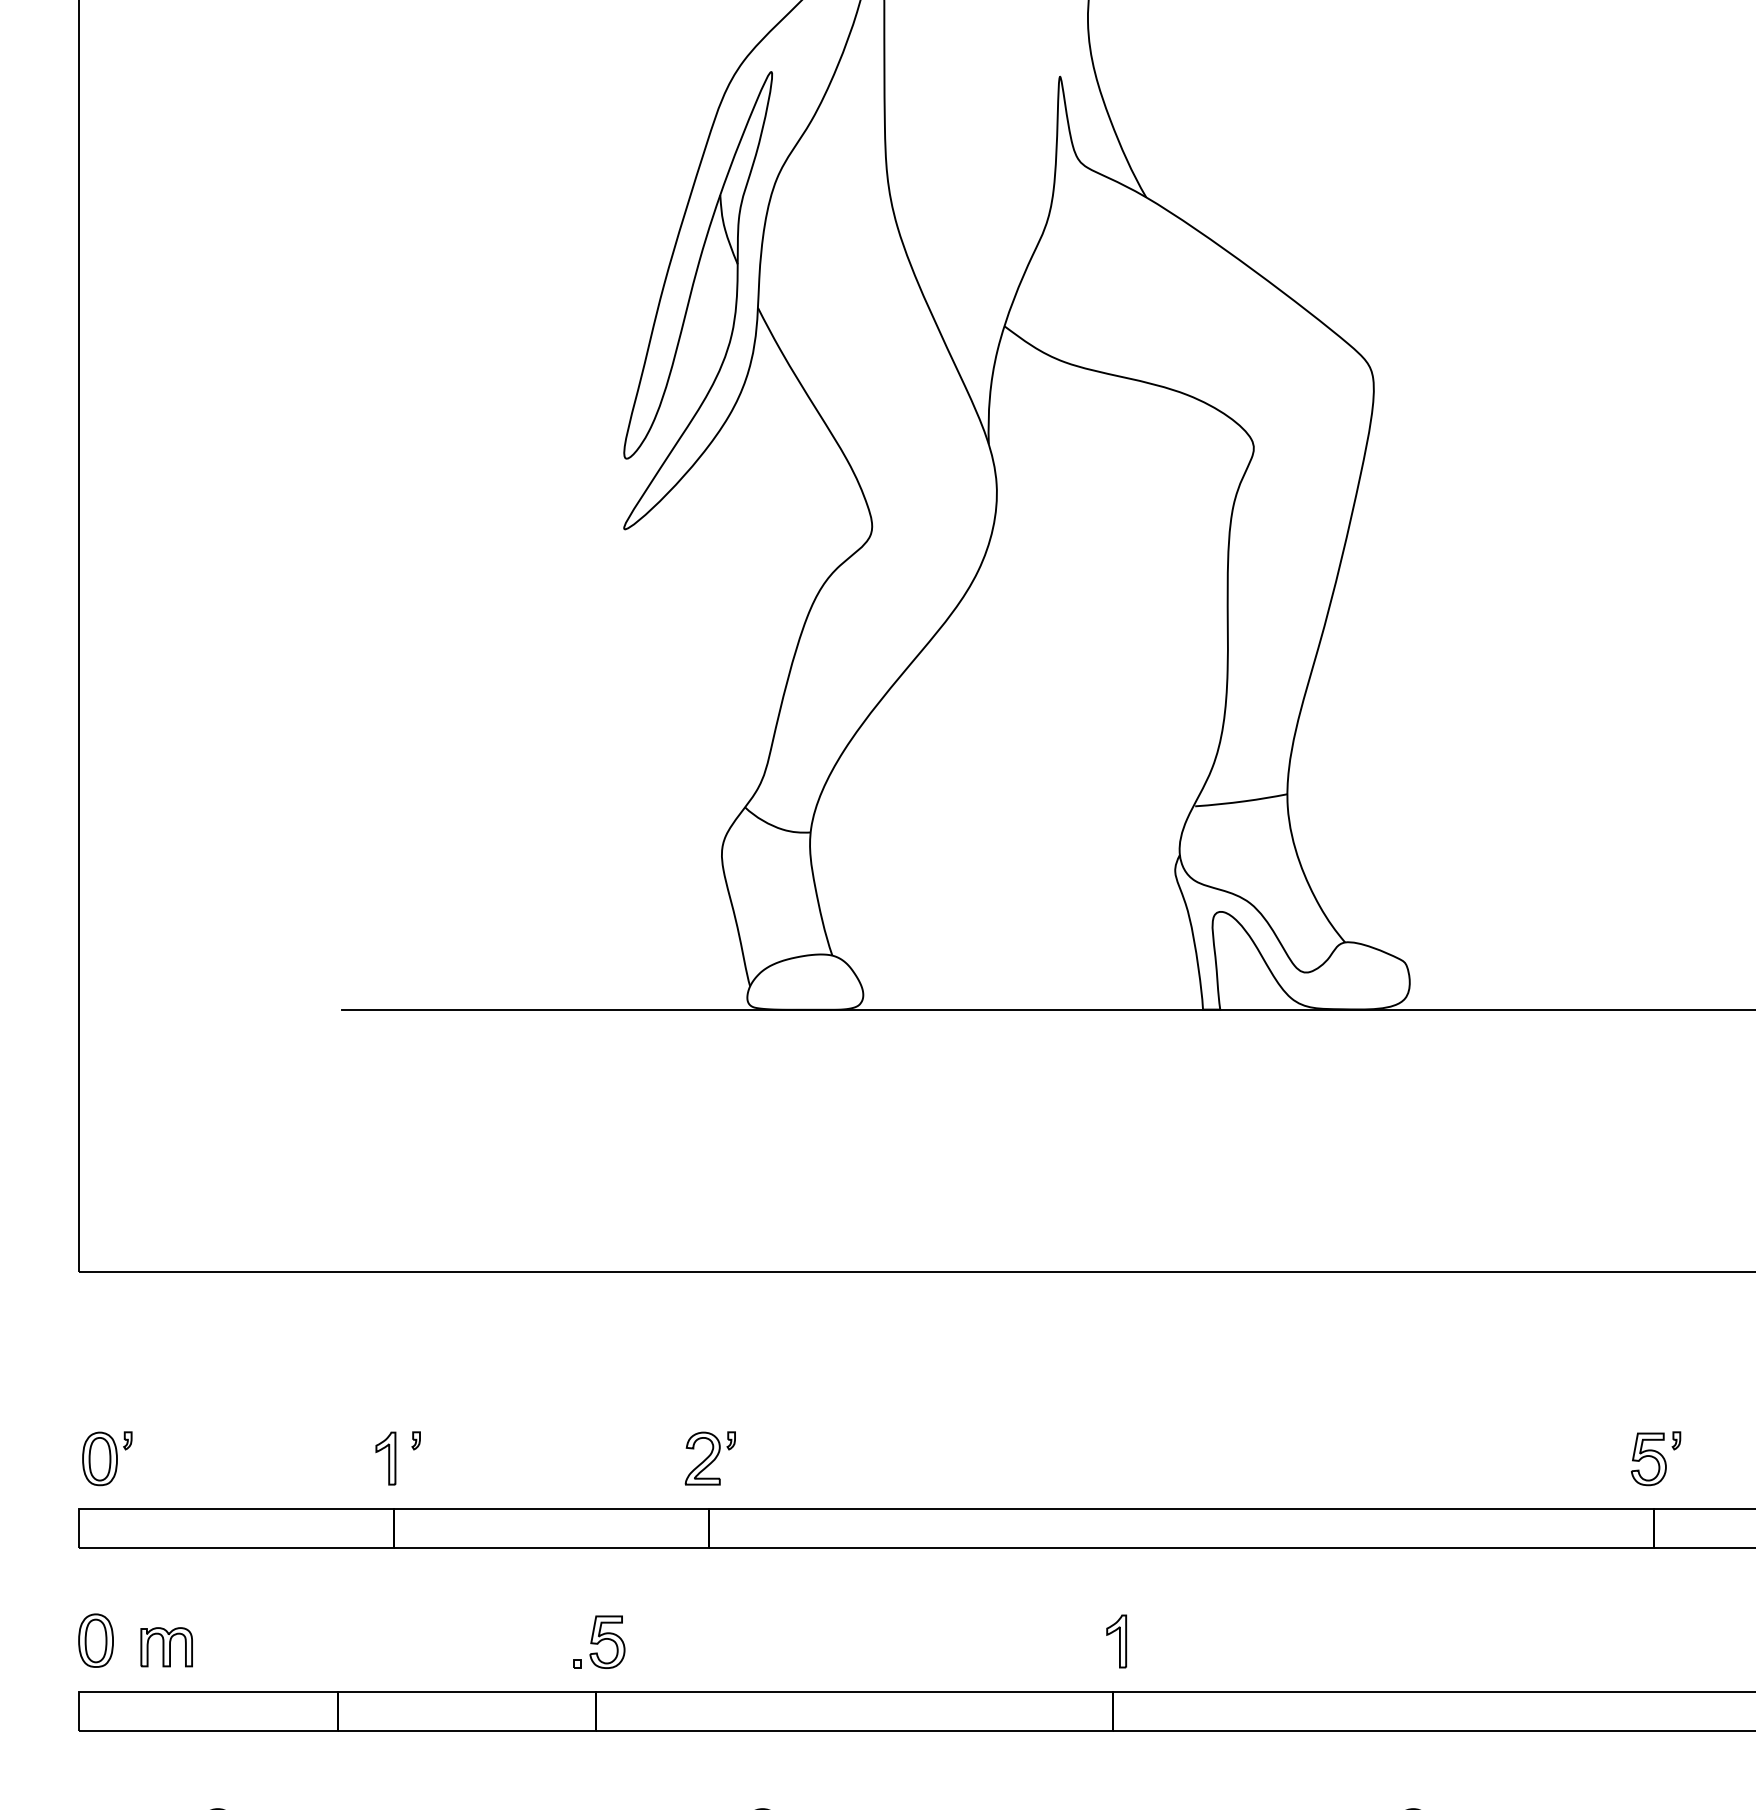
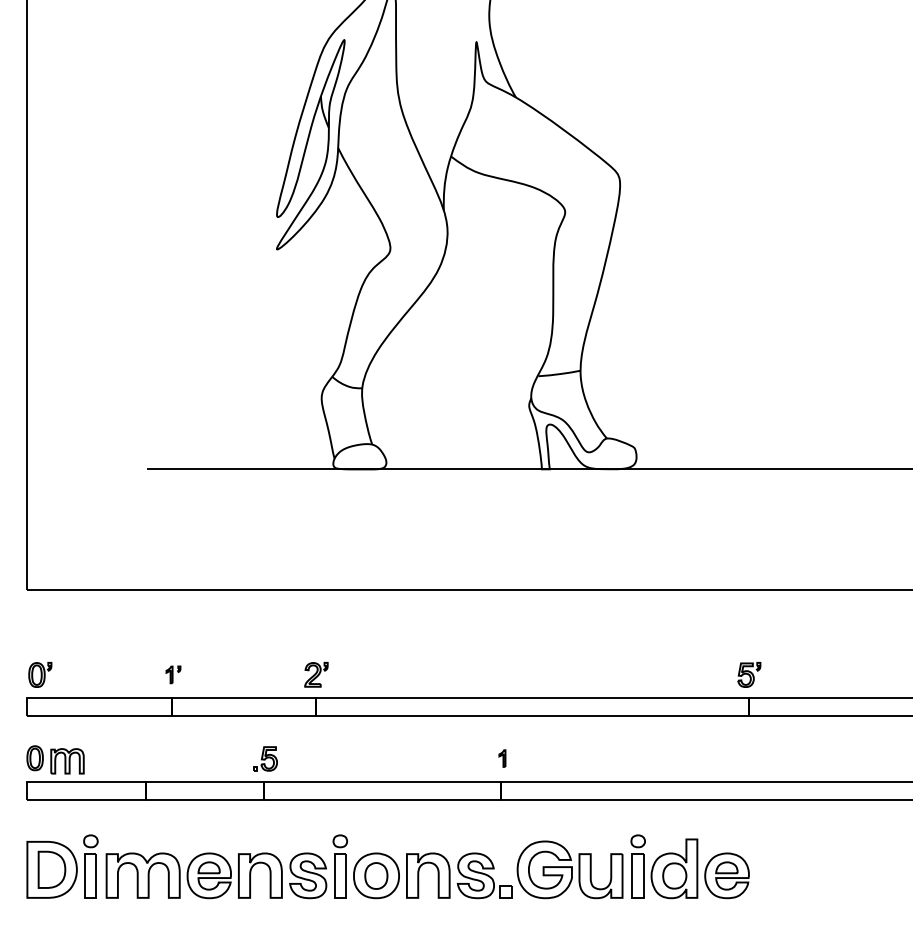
part: (398, 1457) -> (173, 674), size x0.7
part: (1116, 1641) -> (502, 758), size x0.7
part: (166, 1645) -> (67, 760), size x1.4

